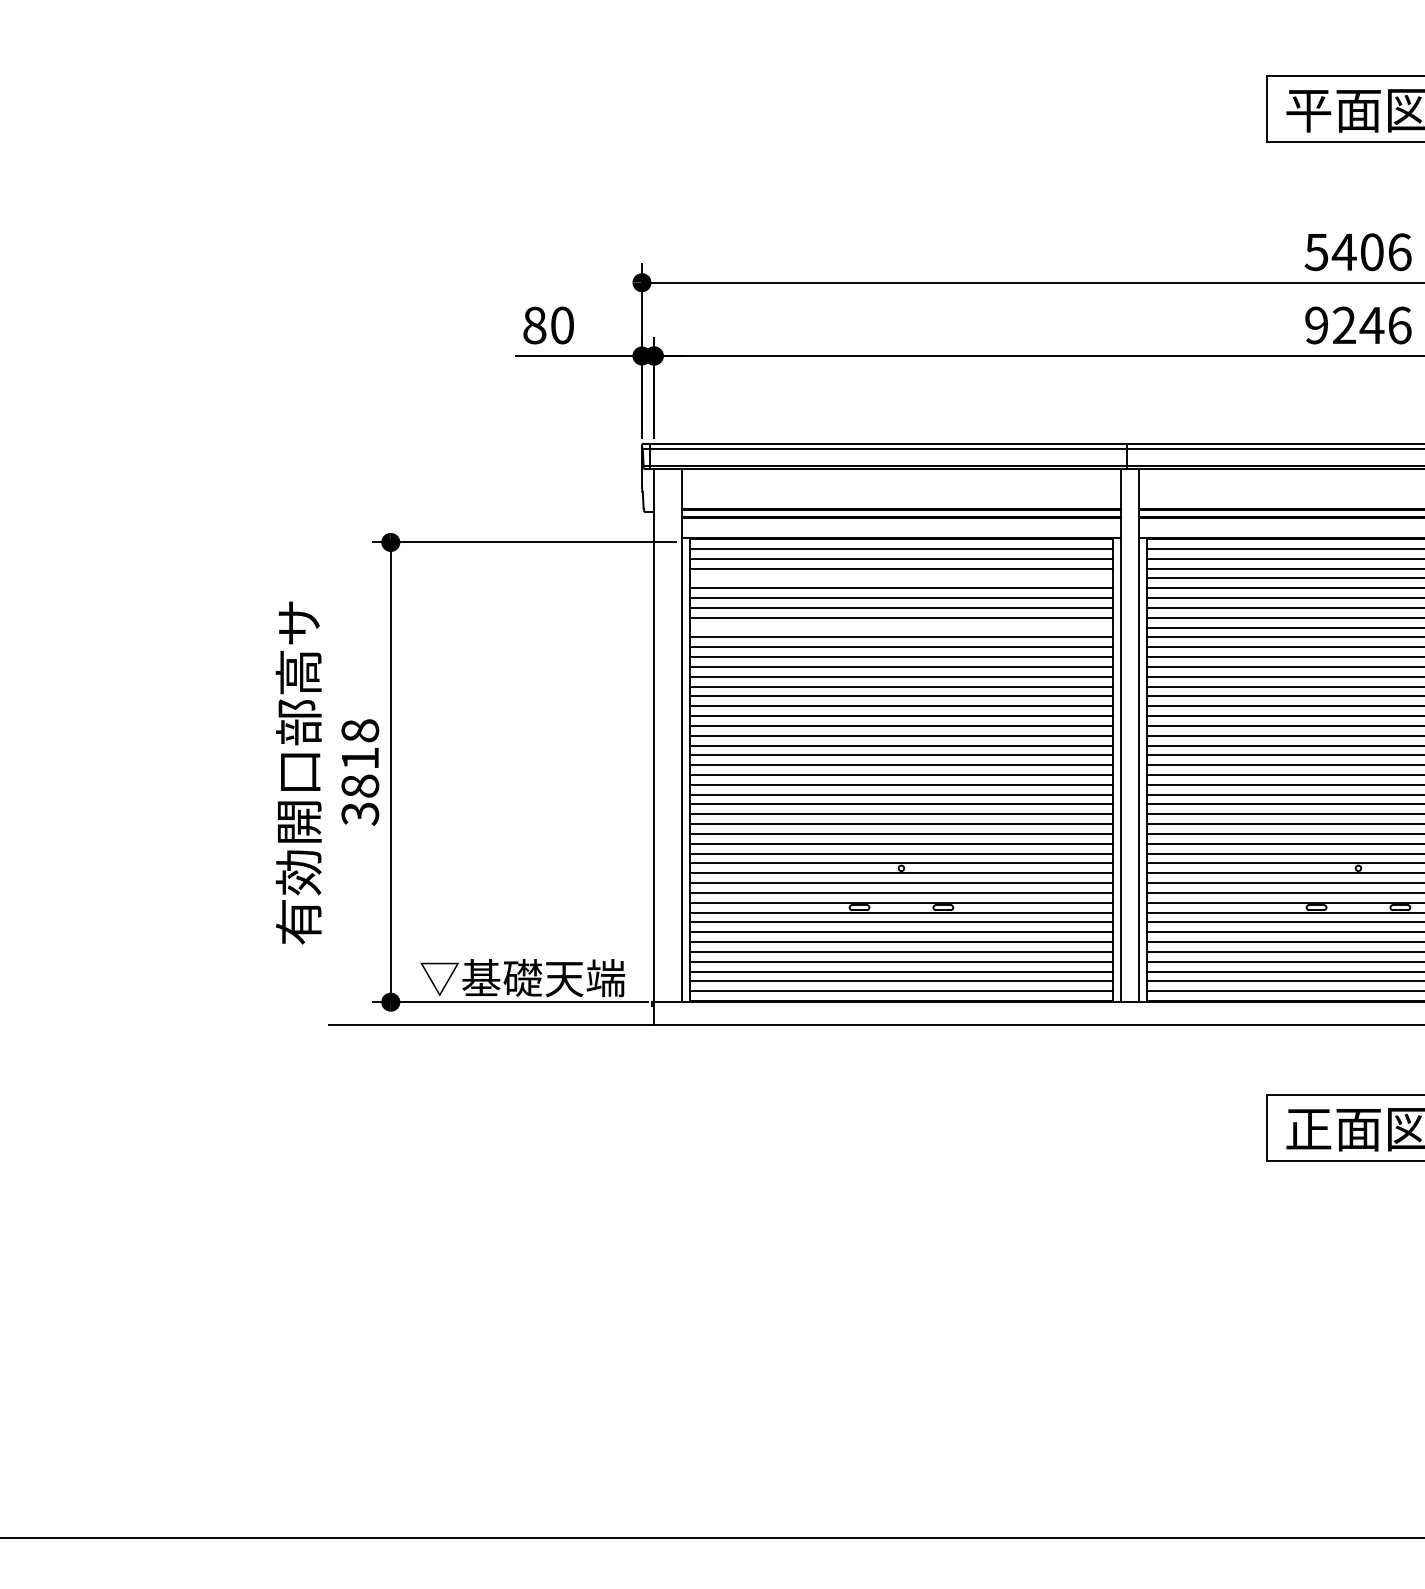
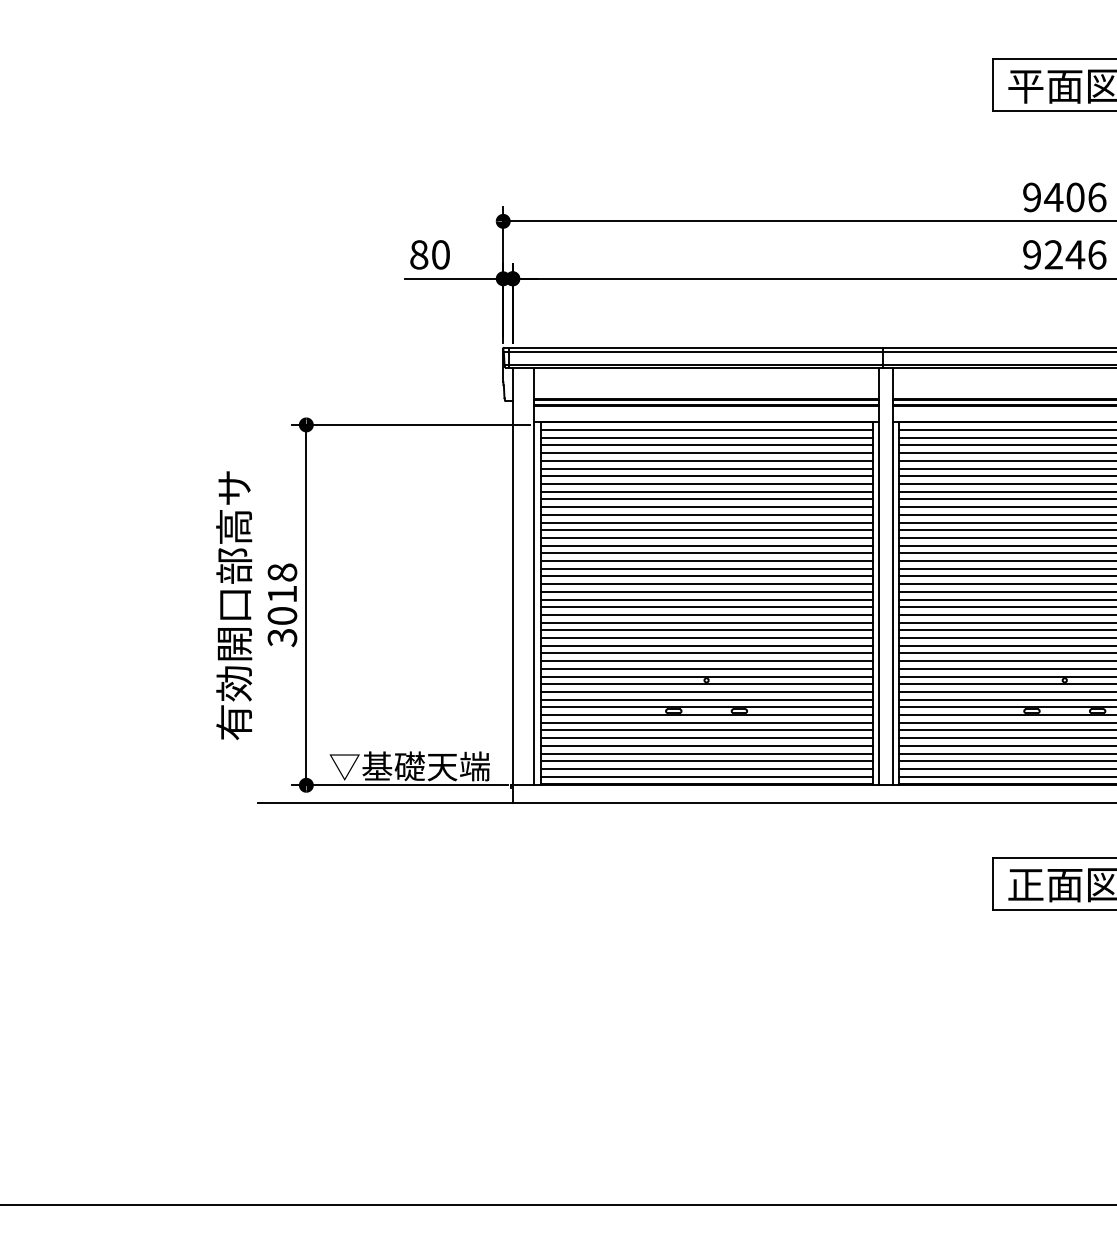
text: (1316, 252) -> (1031, 197), 5406 -> 9406
line: (901, 578) -> (706, 453), added
line: (901, 627) -> (706, 491), added
text: (359, 785) -> (281, 615), 3818 -> 3018

